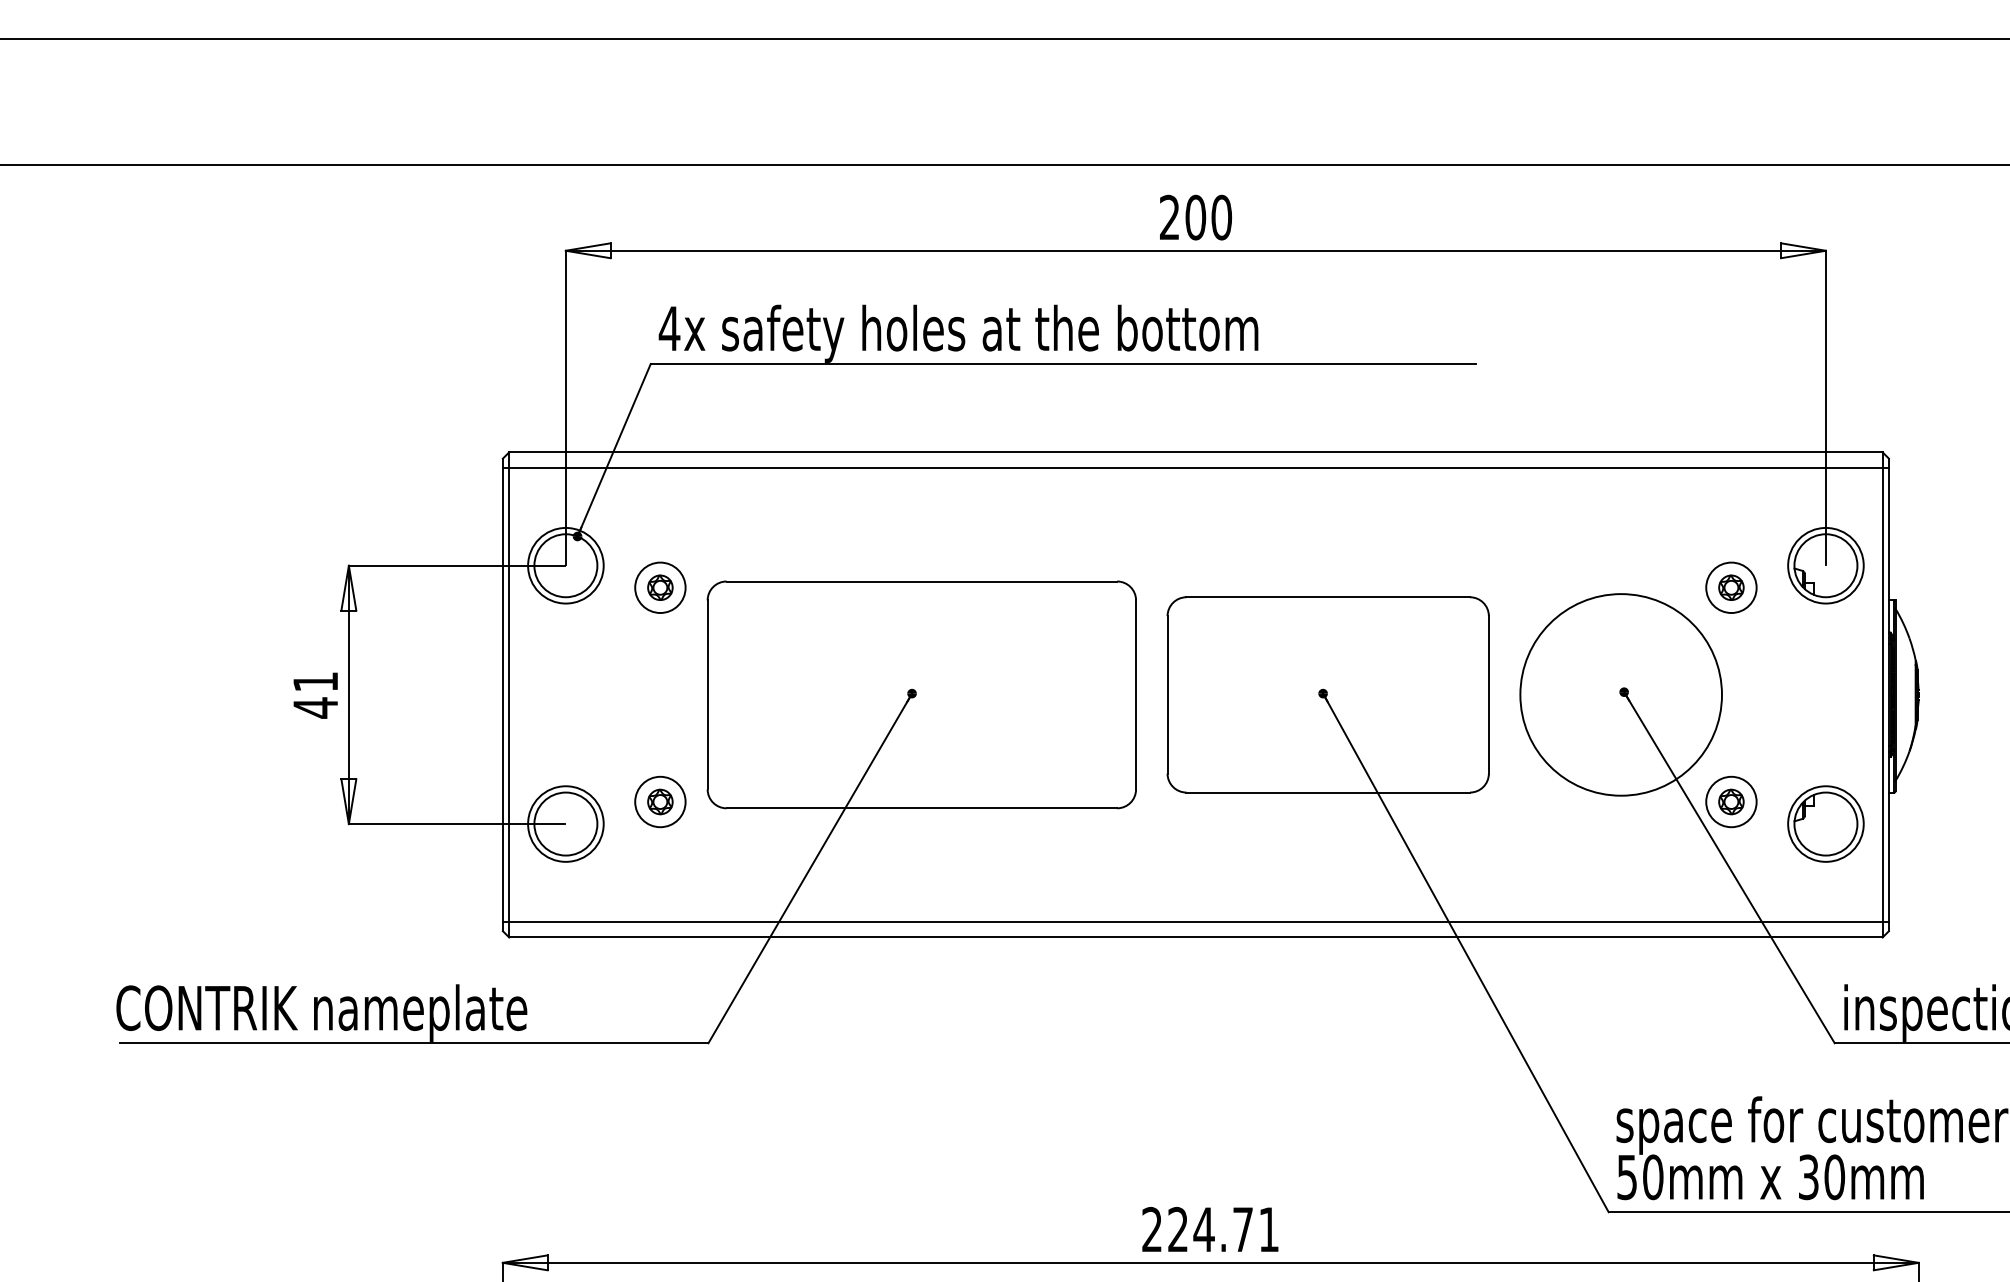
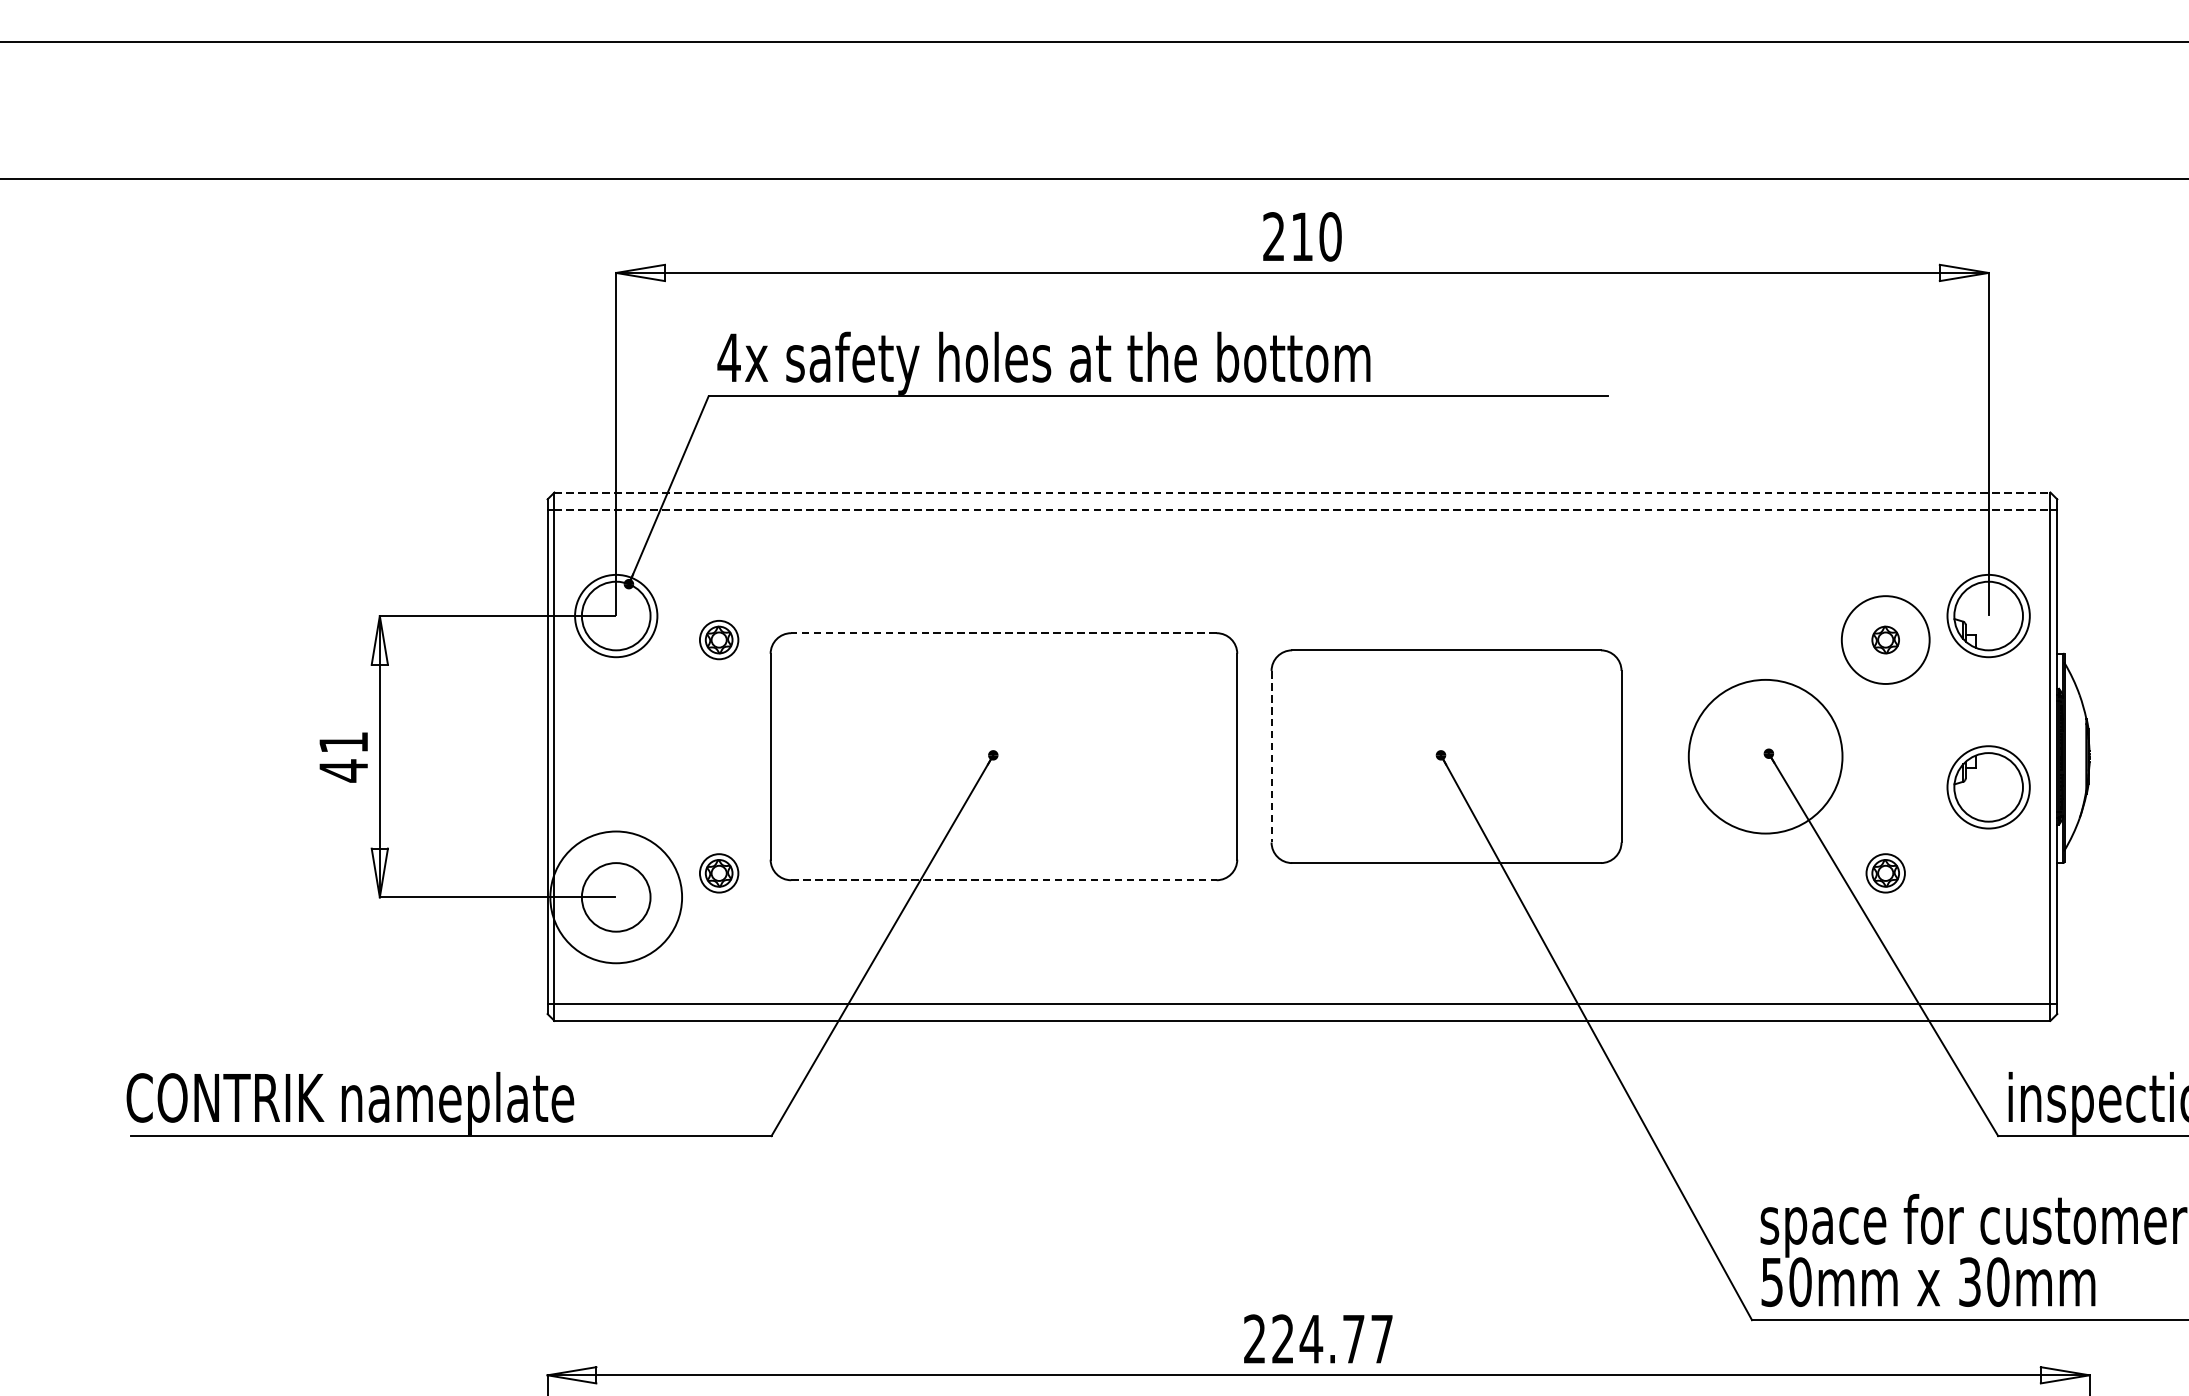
text: (1195, 217) -> (1301, 236), 200 -> 210
line: (1195, 452) -> (1301, 492), solid -> dashed
line: (1195, 468) -> (1301, 510), solid -> dashed
line: (921, 581) -> (1003, 633), solid -> dashed
circle: (660, 587) -> (719, 639), size x0.7
circle: (1731, 587) -> (1885, 639), size x1.6
line: (1167, 694) -> (1271, 756), solid -> dashed
circle: (1620, 694) -> (1764, 756), size x0.7
circle: (660, 801) -> (719, 872), size x0.7
circle: (1731, 801) -> (1885, 872), size x0.7
line: (922, 808) -> (1004, 880), solid -> dashed
circle: (565, 823) -> (615, 896), size x1.6
part: (1825, 823) -> (1988, 786), moved
text: (1268, 1229) -> (1381, 1338), 224.71 -> 224.77

